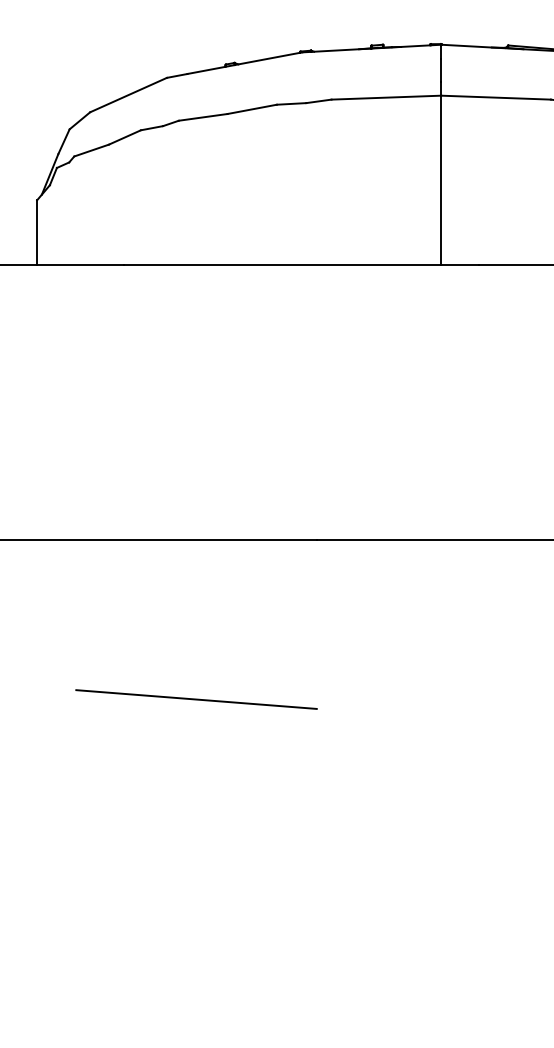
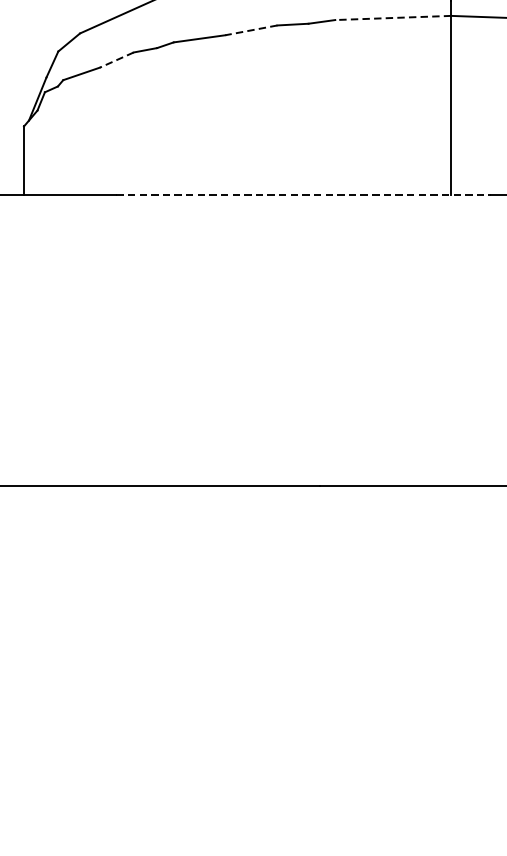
line: (386, 97) -> (393, 17), solid -> dashed
line: (251, 109) -> (250, 30), solid -> dashed
line: (124, 137) -> (116, 60), solid -> dashed
line: (301, 264) -> (303, 194), solid -> dashed
line: (196, 699) -> (192, 654), removed

